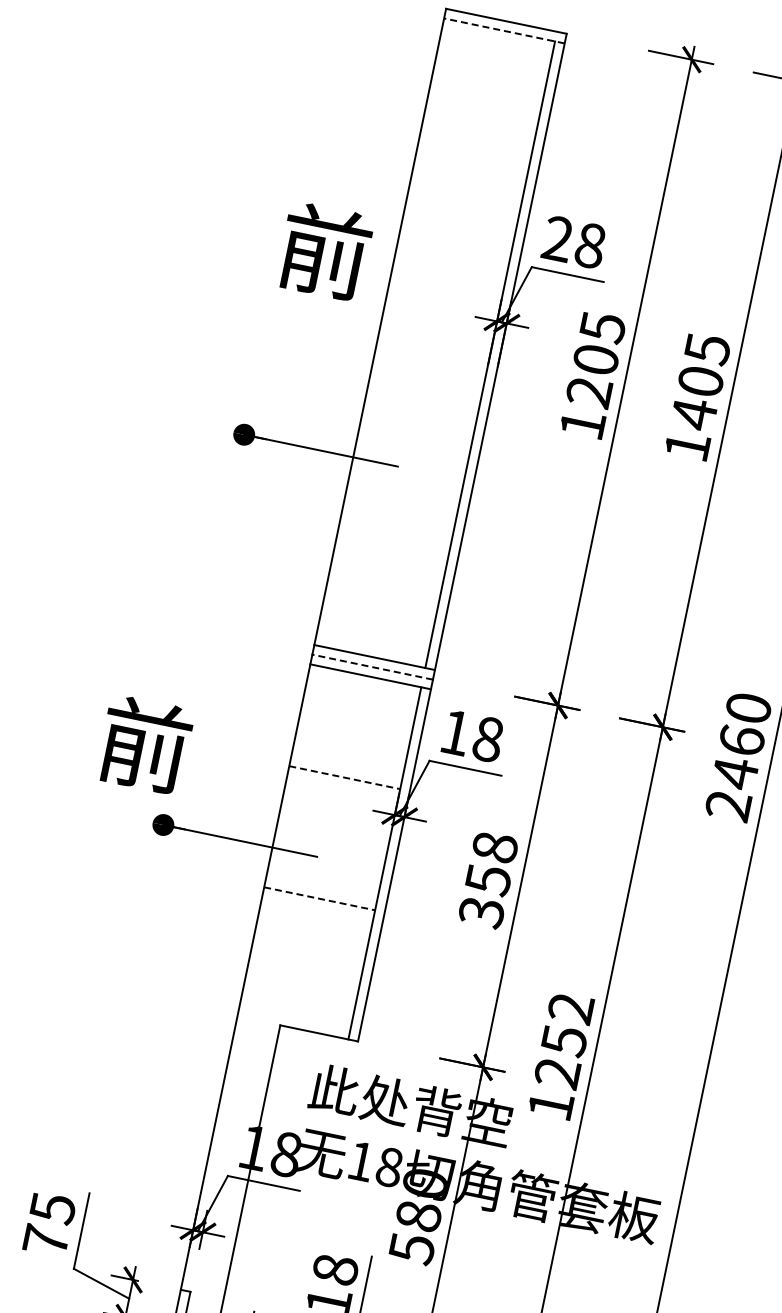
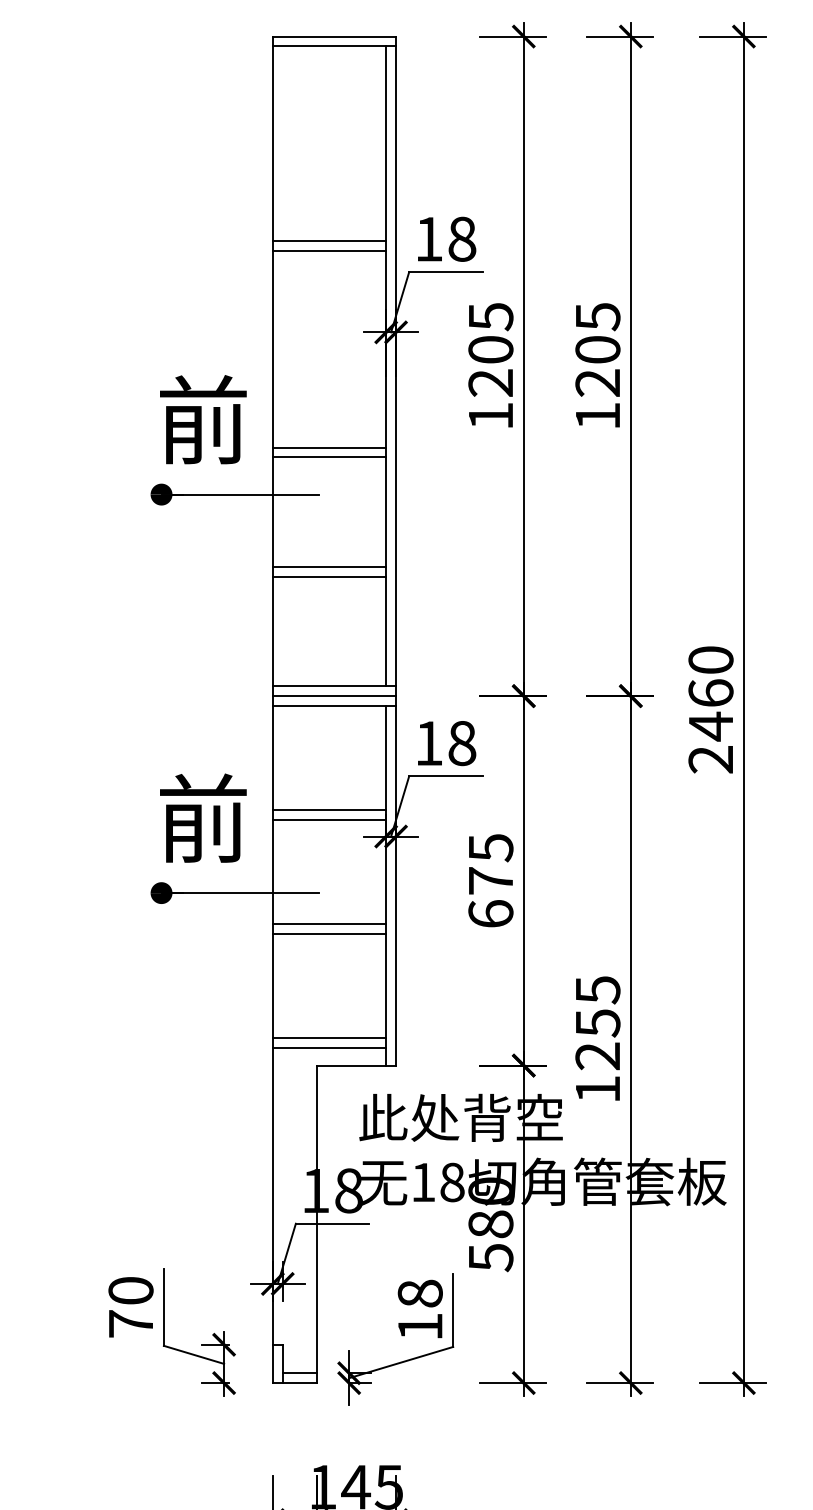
line: (504, 31) -> (334, 46), dashed -> solid
line: (460, 219) -> (329, 240), added
line: (458, 229) -> (329, 250), added
text: (557, 238) -> (428, 238), 28 -> 18
text: (325, 251) -> (203, 419), moved
text: (693, 414) -> (597, 383), 1405 -> 1205
line: (418, 422) -> (329, 447), added
line: (416, 432) -> (329, 457), added
line: (394, 539) -> (329, 566), added
line: (392, 549) -> (329, 576), added
line: (372, 667) -> (334, 696), dashed -> solid
text: (145, 744) -> (203, 817), moved
line: (344, 777) -> (329, 809), dashed -> solid
line: (342, 786) -> (329, 819), added
text: (487, 880) -> (490, 881), 358 -> 675
line: (321, 888) -> (329, 923), added
line: (319, 898) -> (329, 933), dashed -> solid
line: (298, 1000) -> (329, 1037), added
text: (570, 1008) -> (597, 990), 1252 -> 1255
line: (296, 1010) -> (329, 1047), added
text: (52, 1208) -> (130, 1291), 75 -> 70

